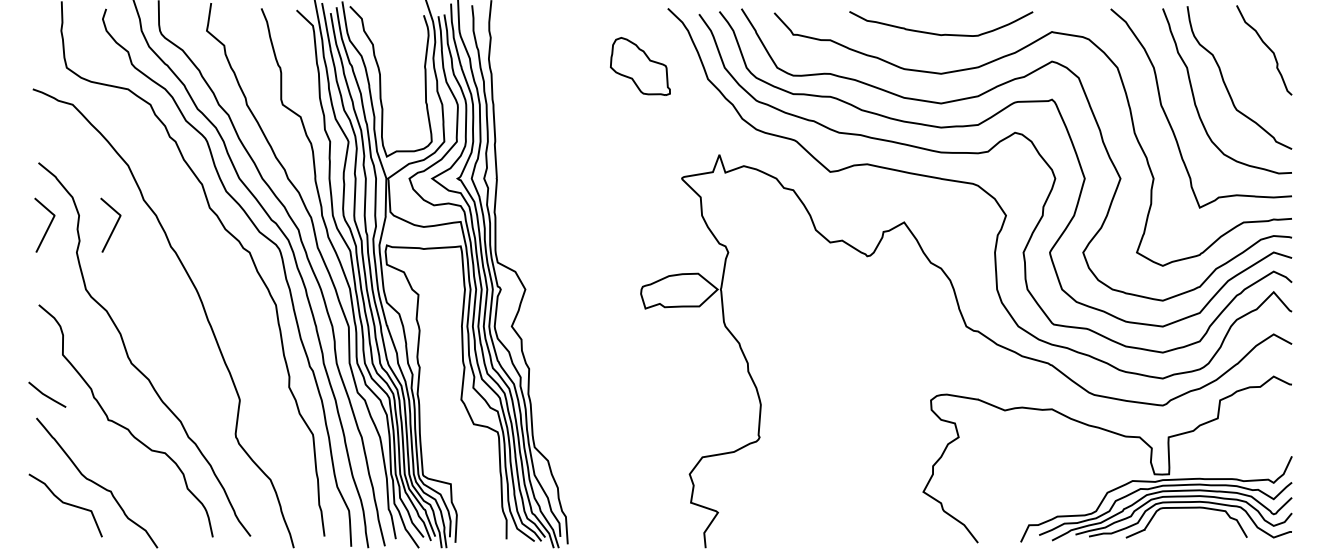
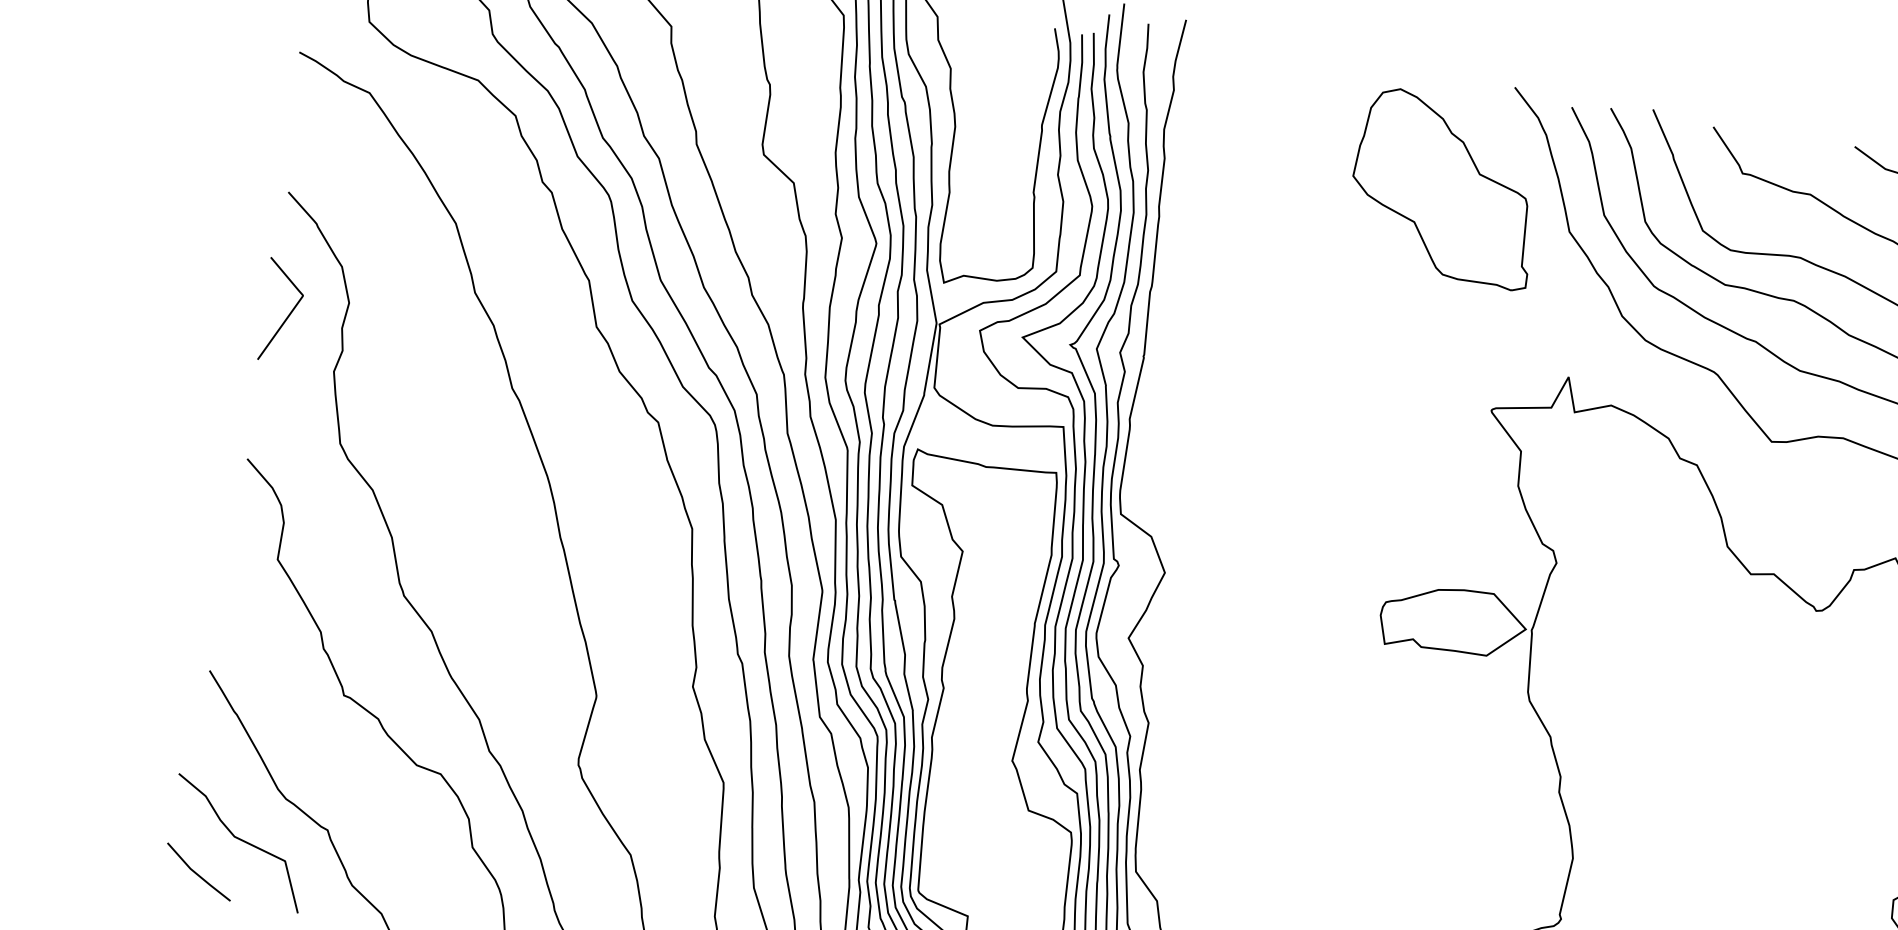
part: (640, 66) -> (1446, 188), size x1.67
curve: (114, 225) -> (412, 331), removed
line: (46, 394) -> (197, 871), moved

